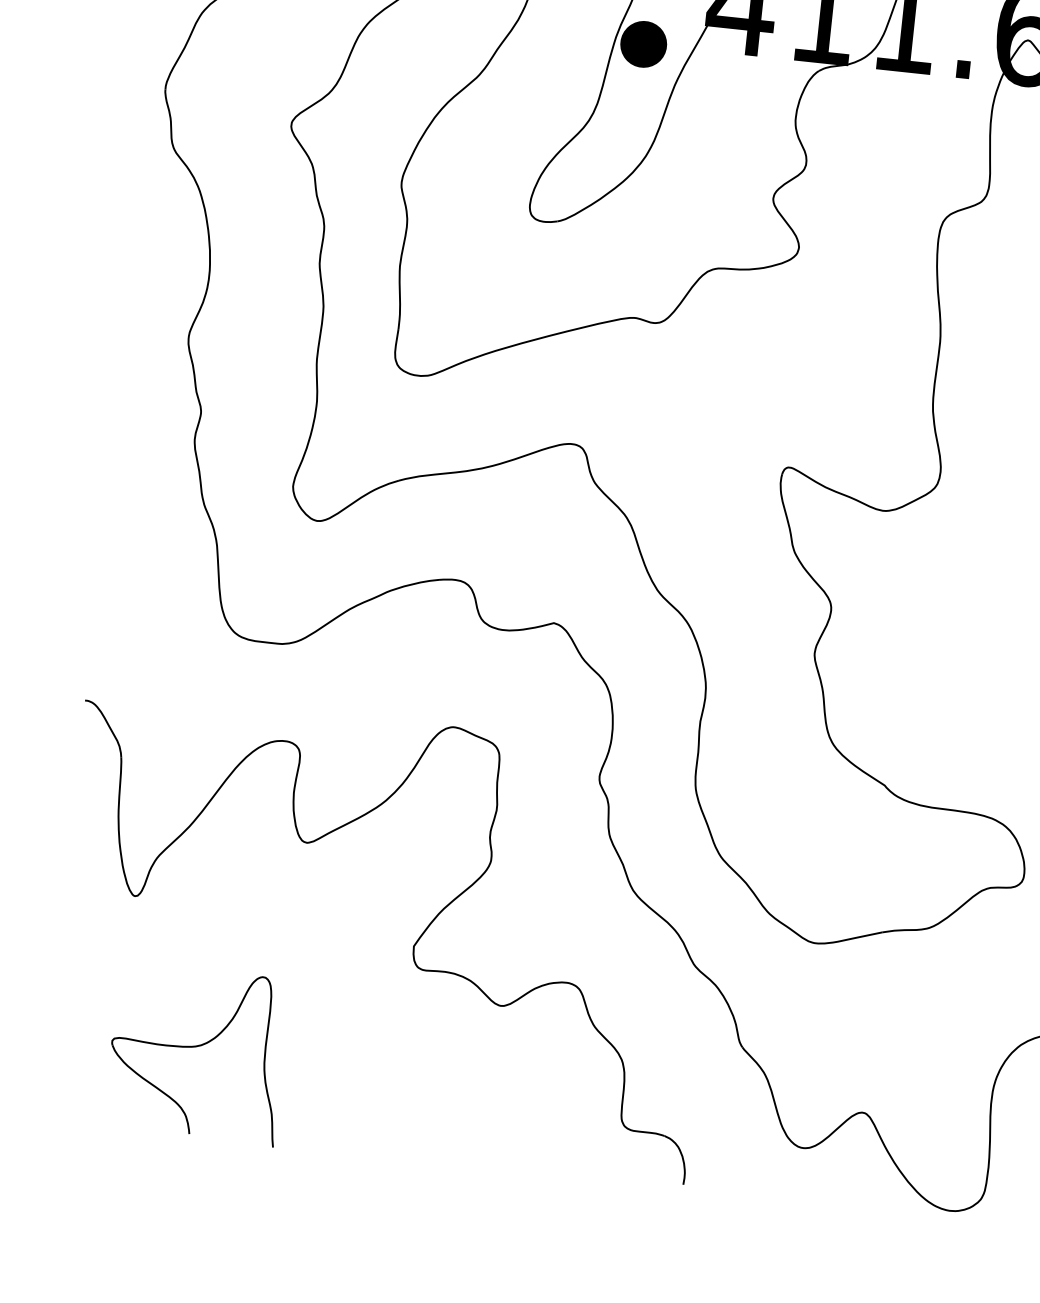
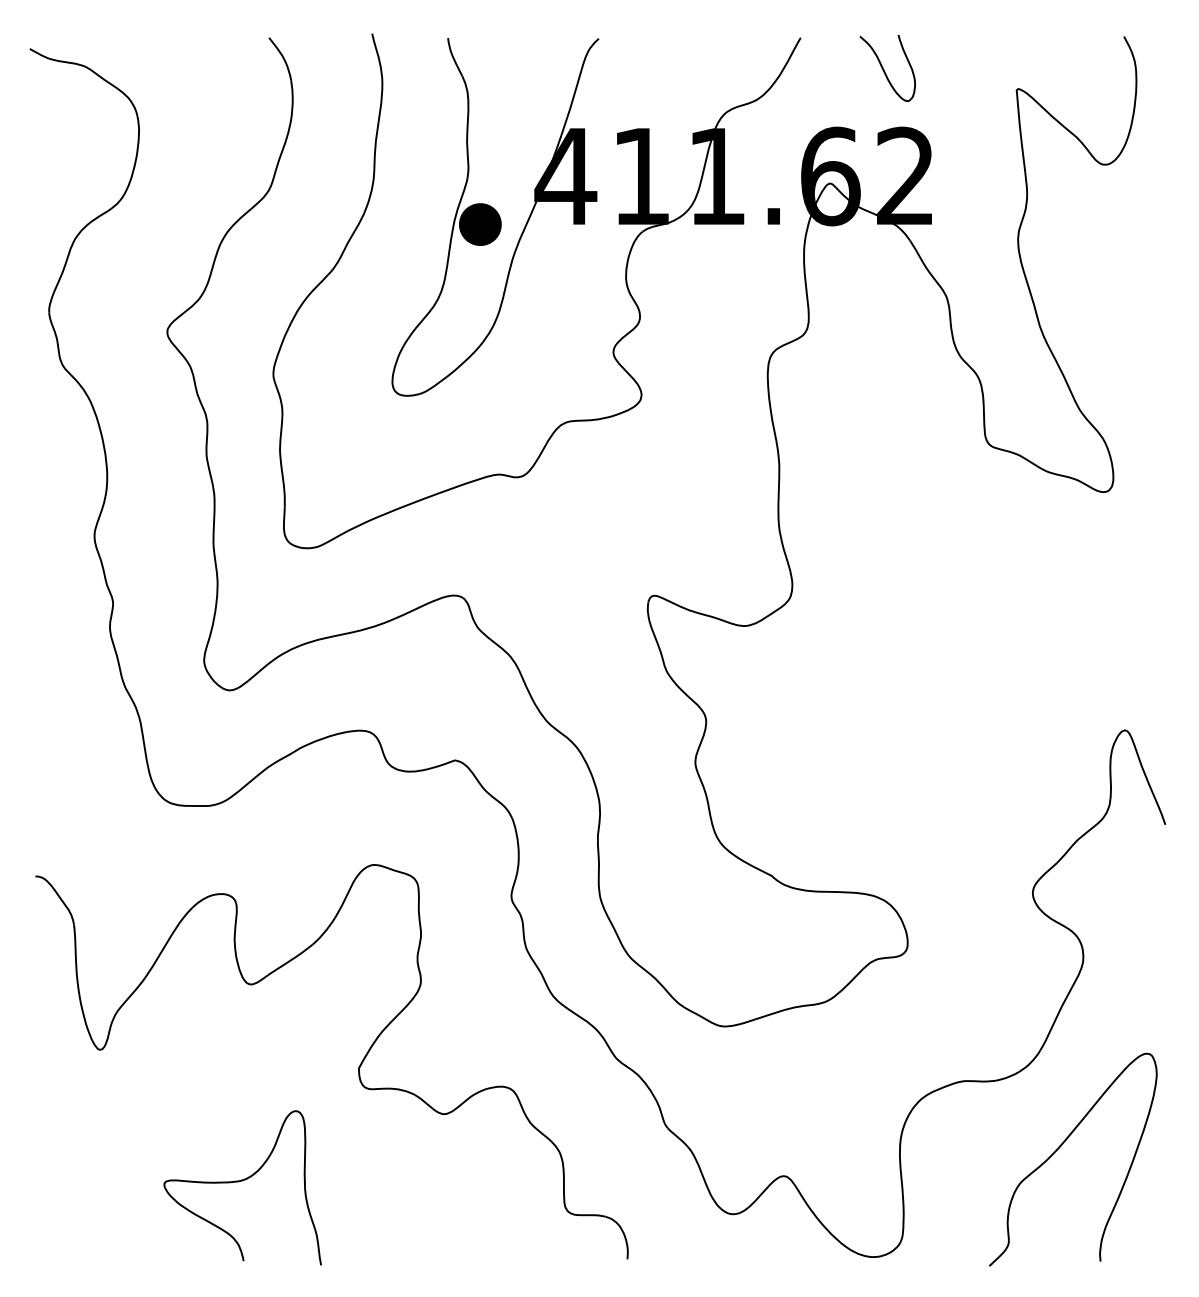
part: (196, 1053) -> (242, 1187), moved

